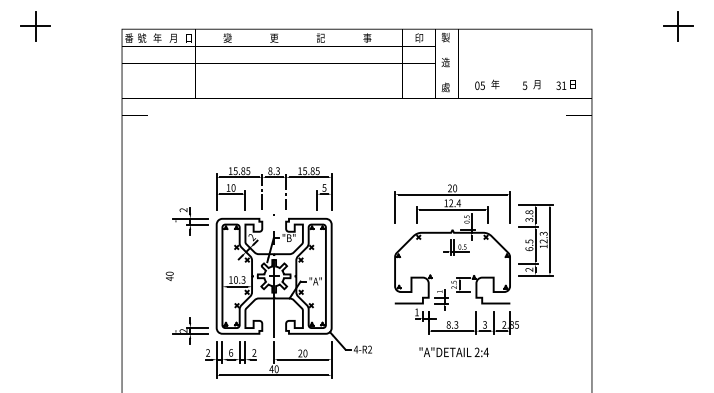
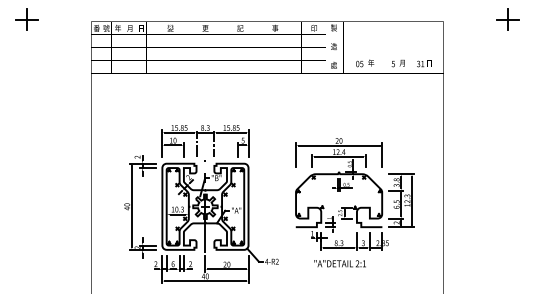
part: (535, 240) -> (401, 200), moved
line: (175, 276) -> (131, 206), added
text: (485, 351) -> (363, 263), 2:4 -> 2:1

